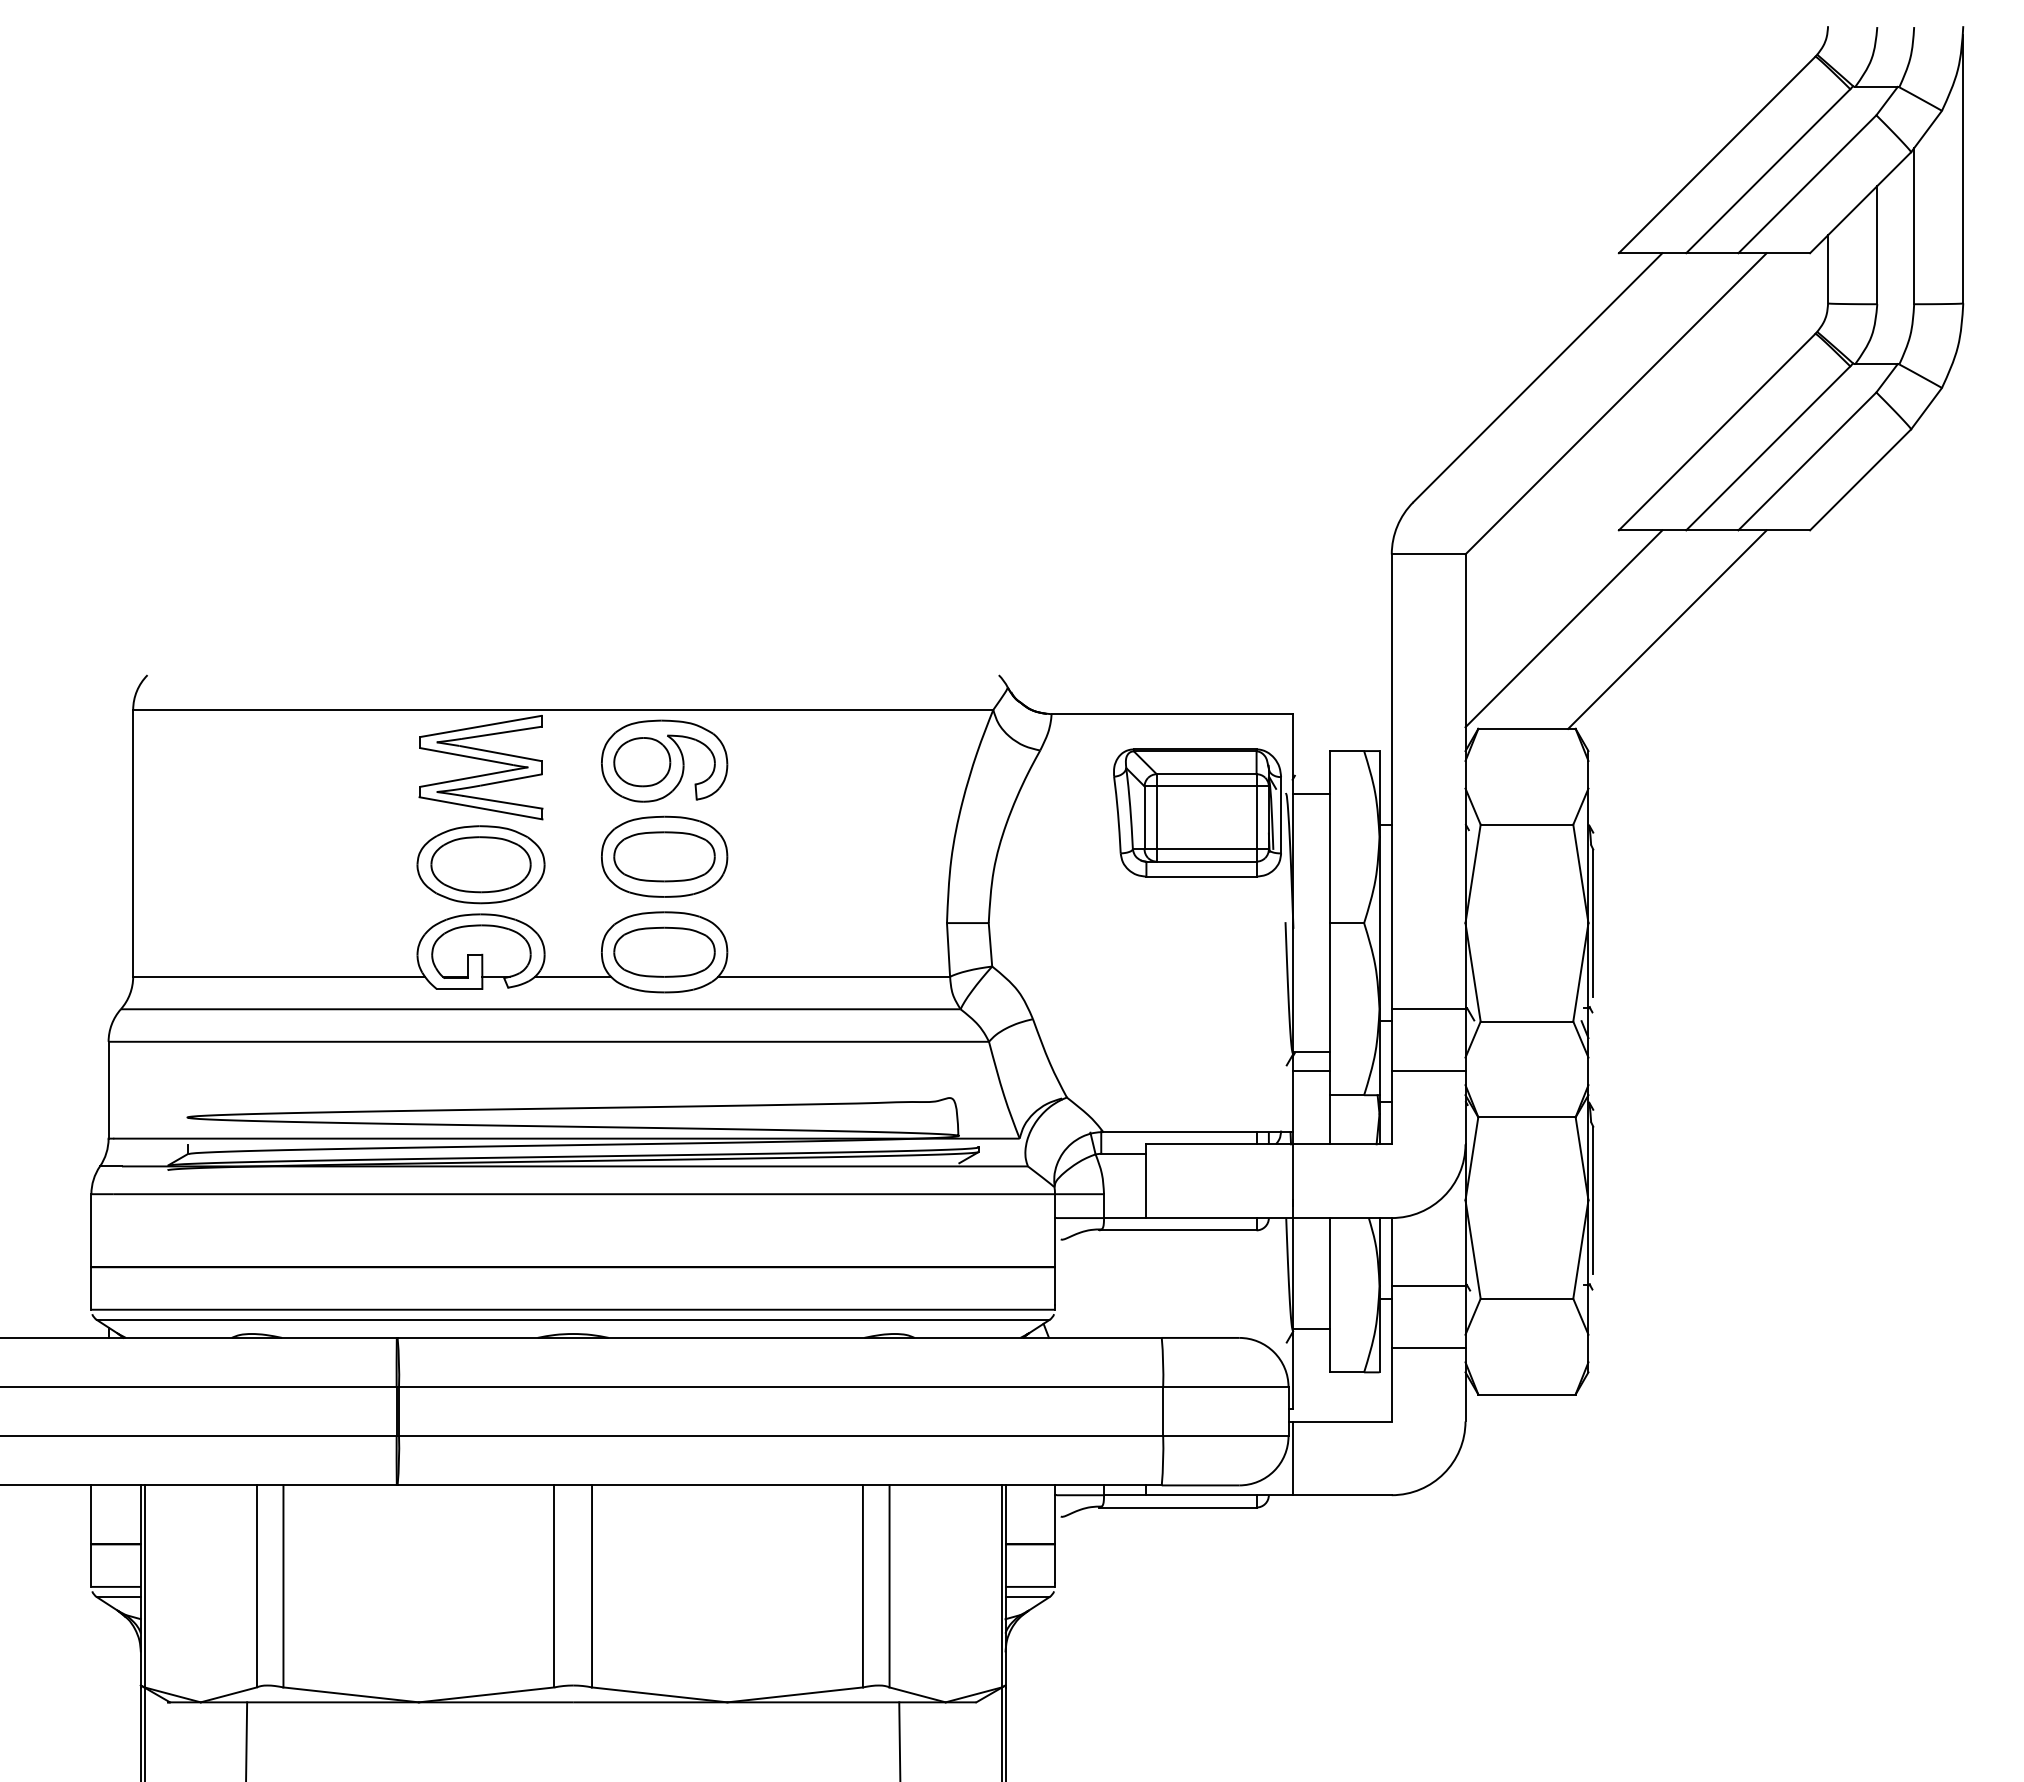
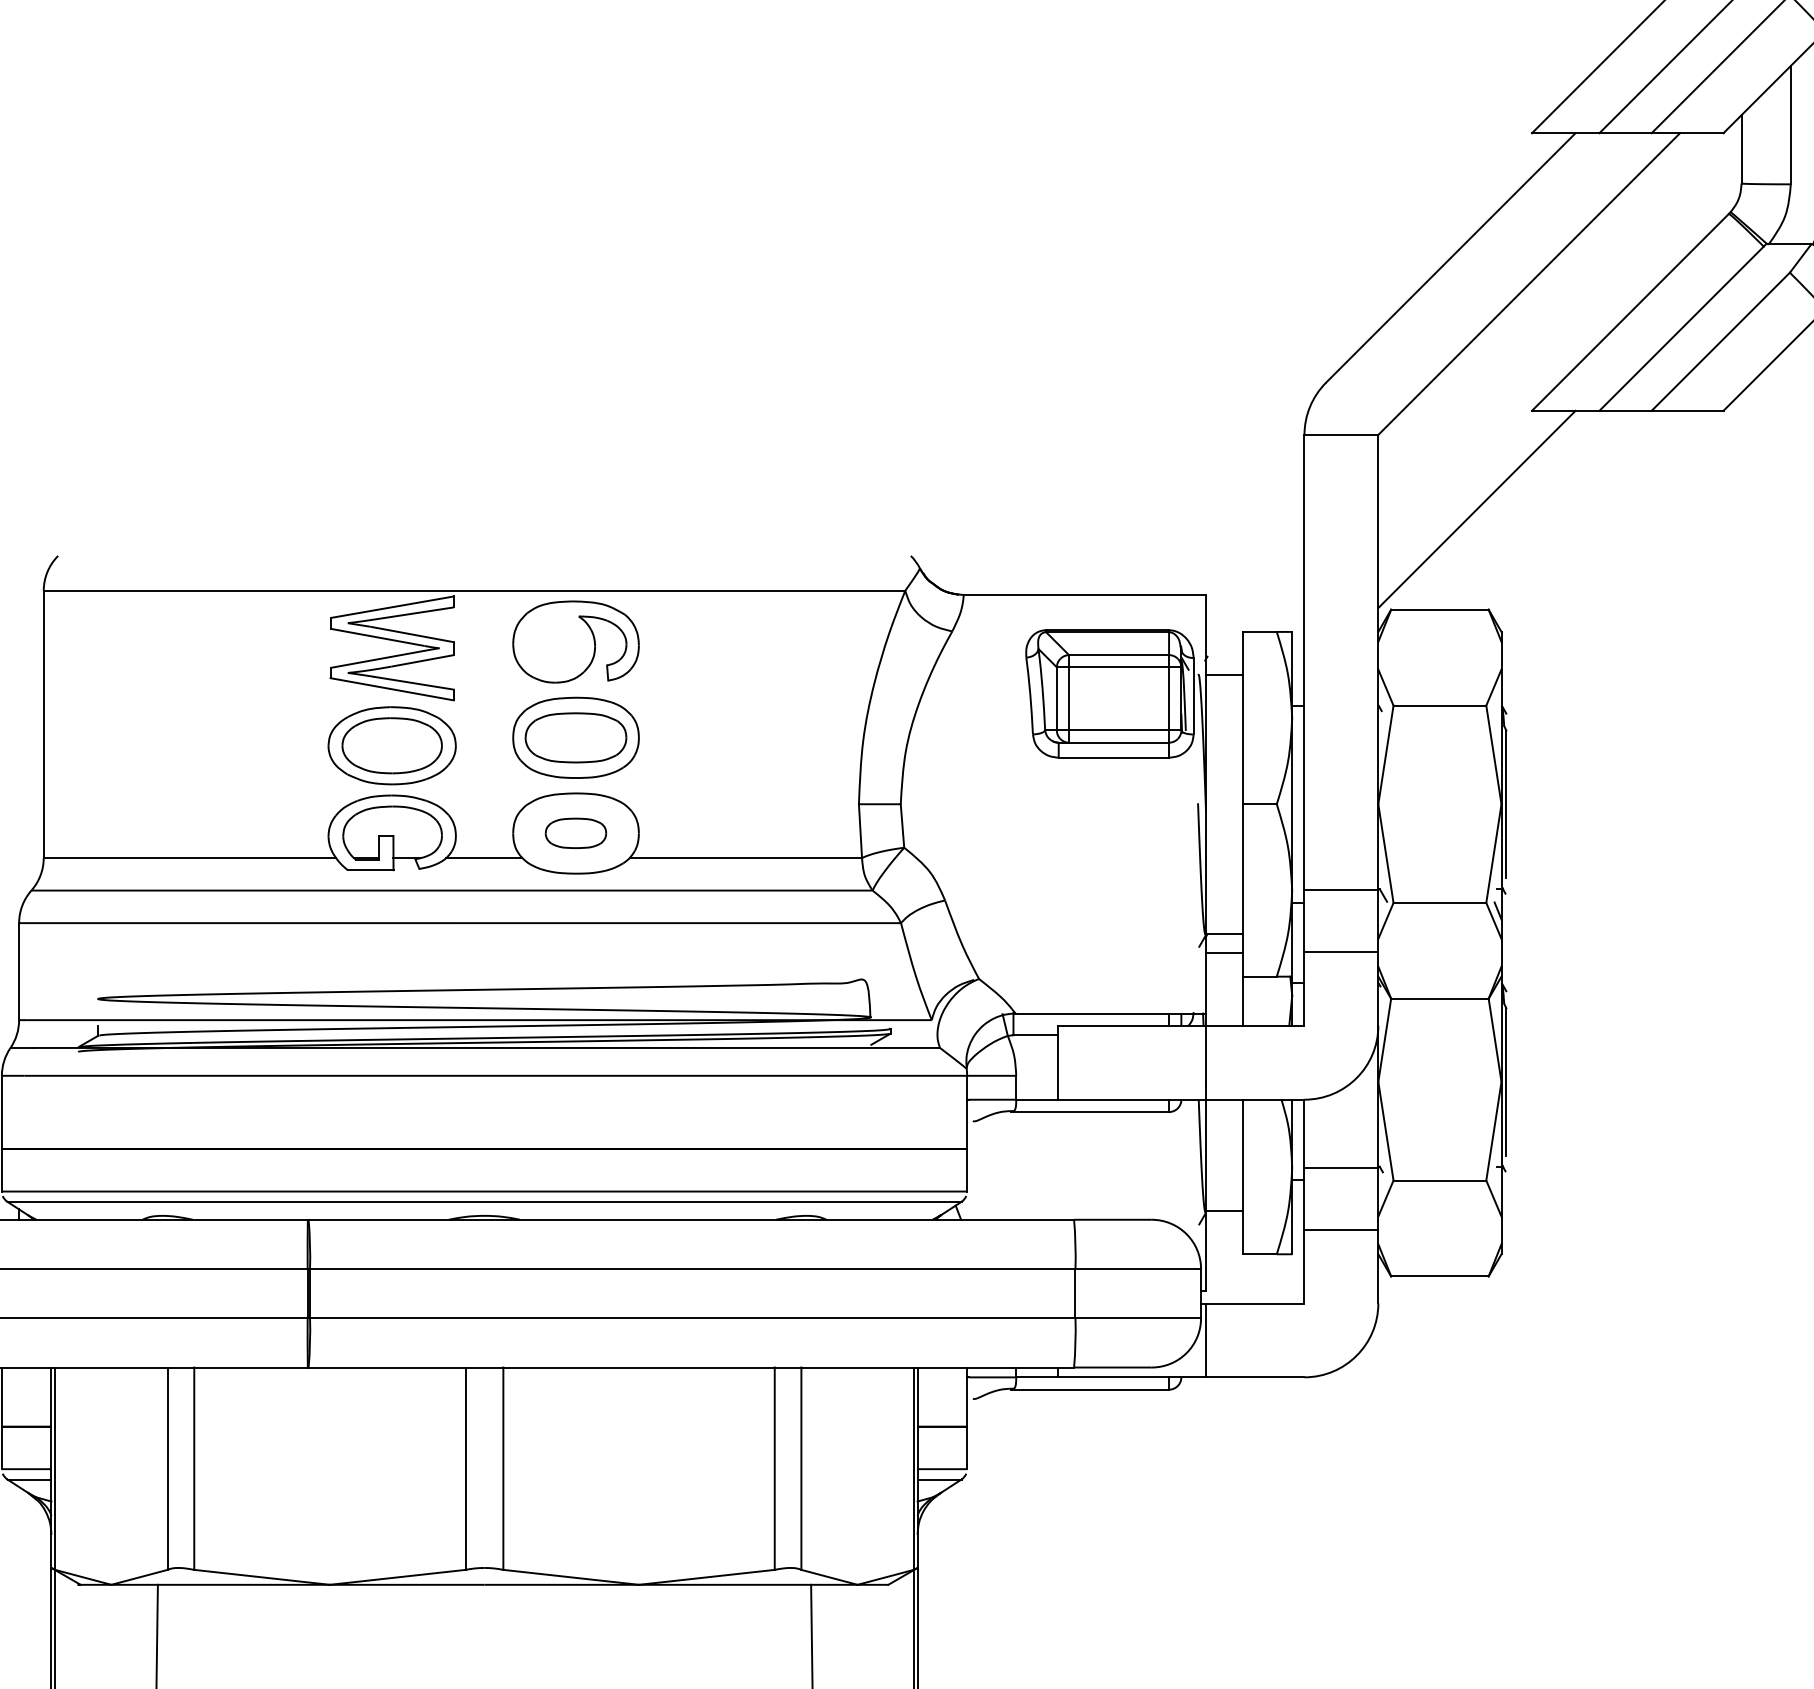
line: (1667, 629) -> (1580, 510), removed
part: (642, 762) -> (553, 643), removed
part: (664, 951) -> (575, 832), size x0.6

